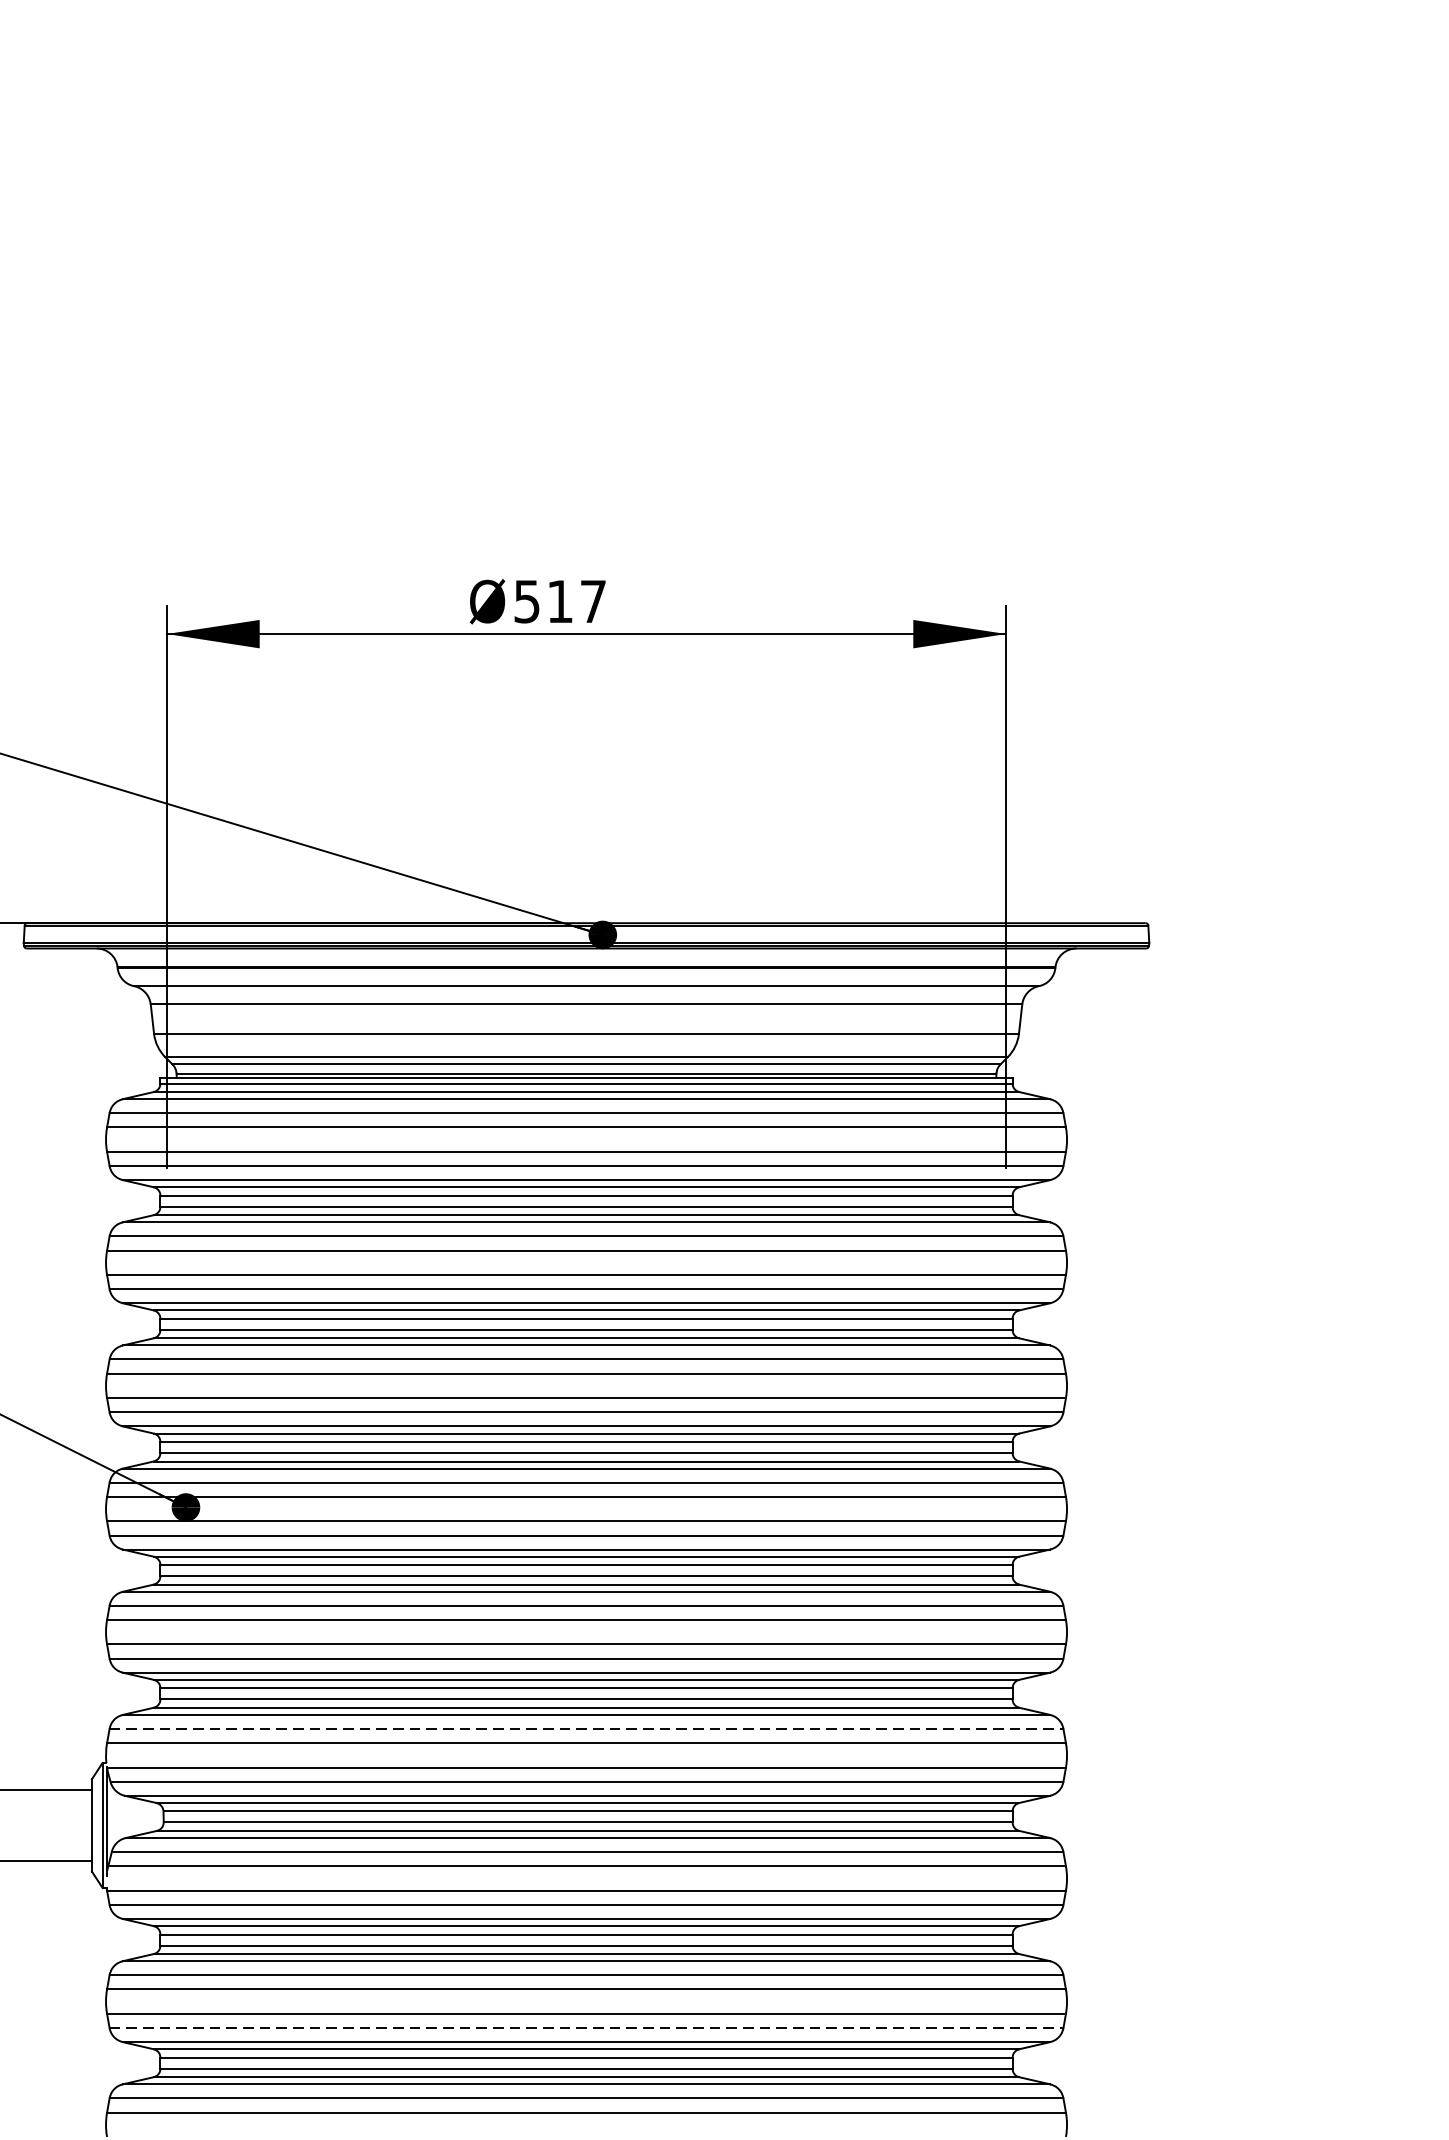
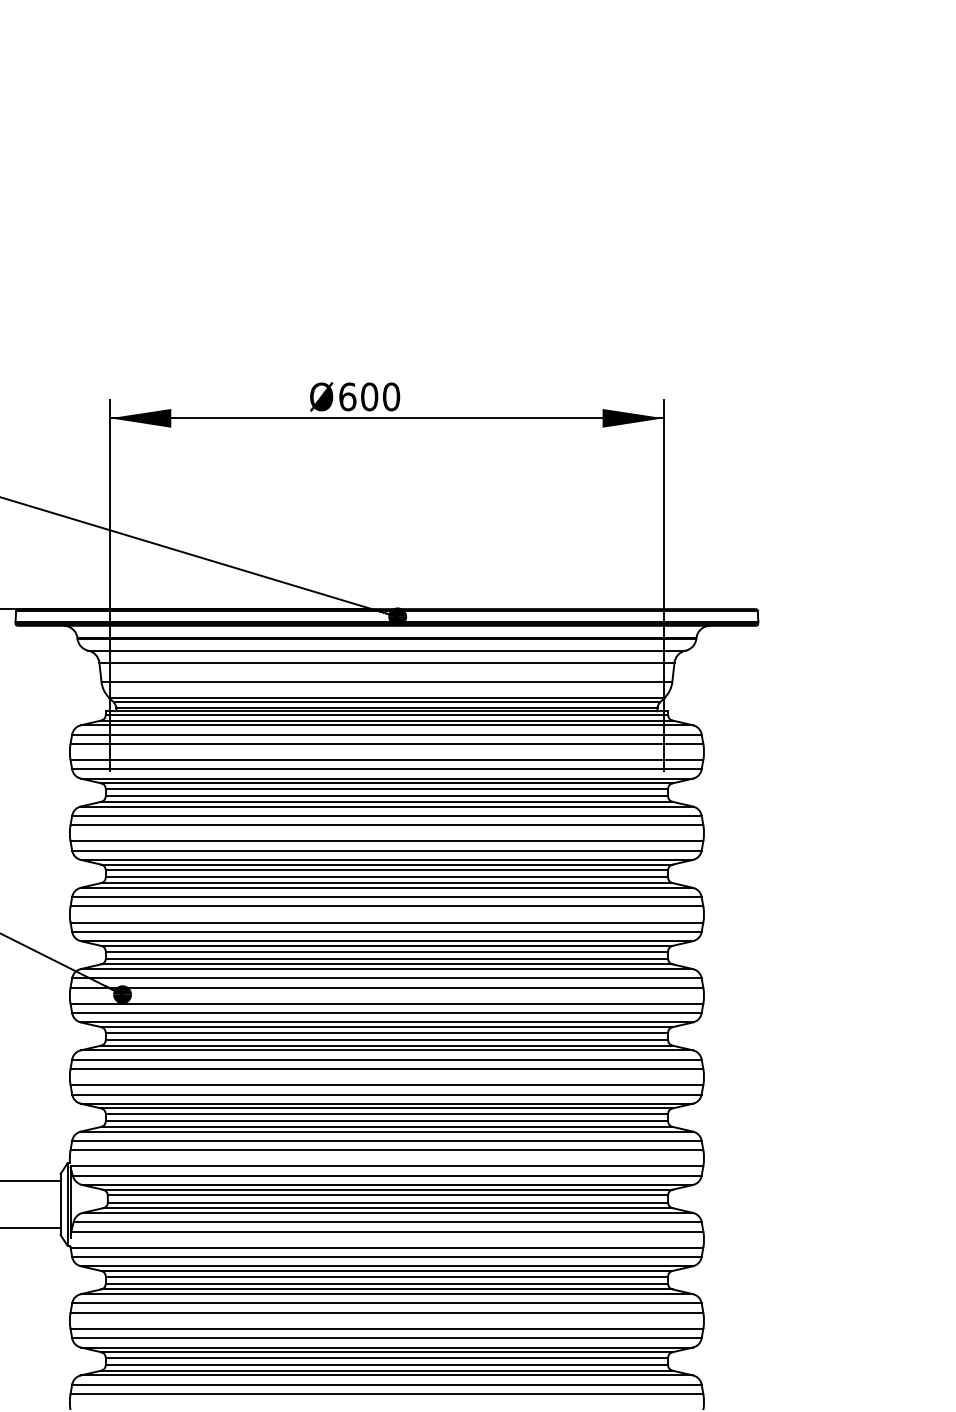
text: (560, 601) -> (369, 396), 517 -> 600
line: (585, 1728) -> (386, 1140), dashed -> solid
line: (585, 2028) -> (386, 1338), dashed -> solid

